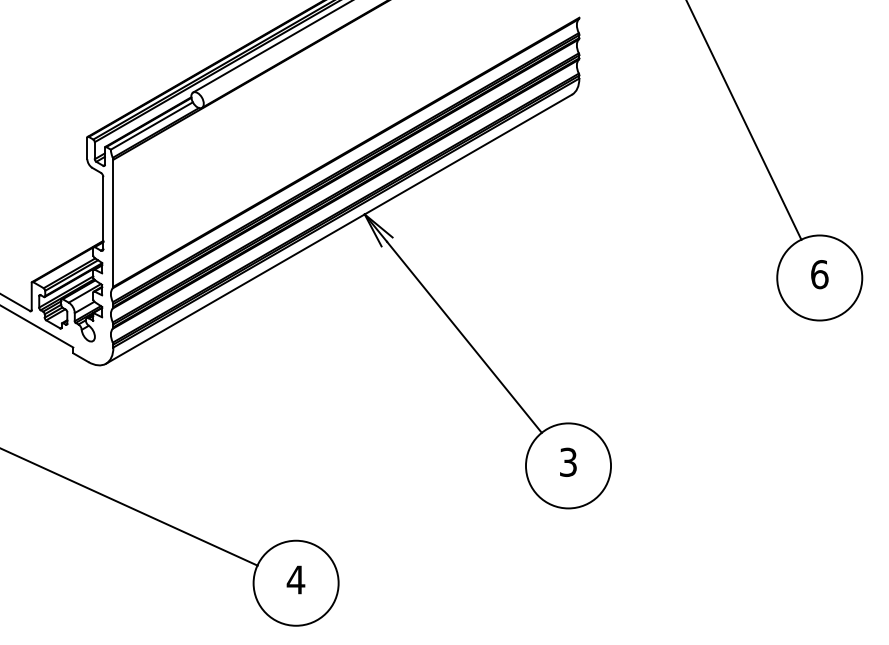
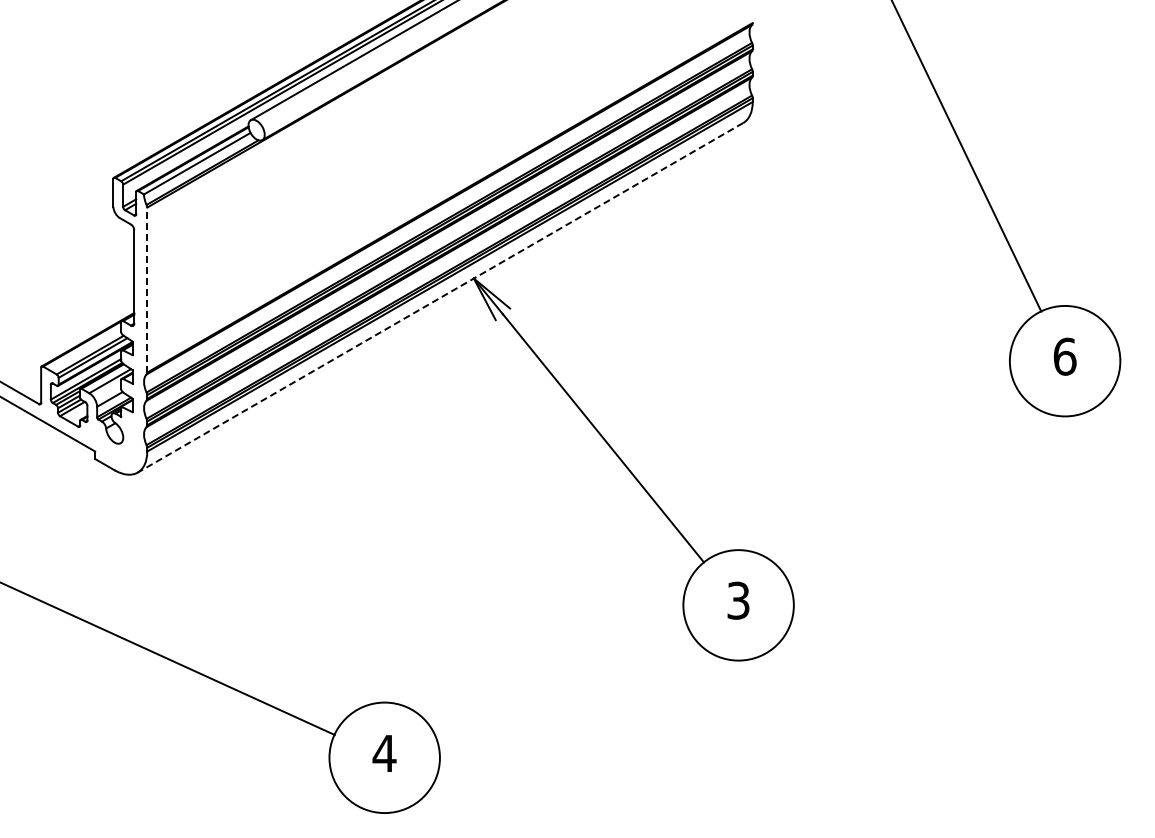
line: (113, 223) -> (147, 290), solid -> dashed
line: (339, 228) -> (440, 297), solid -> dashed

